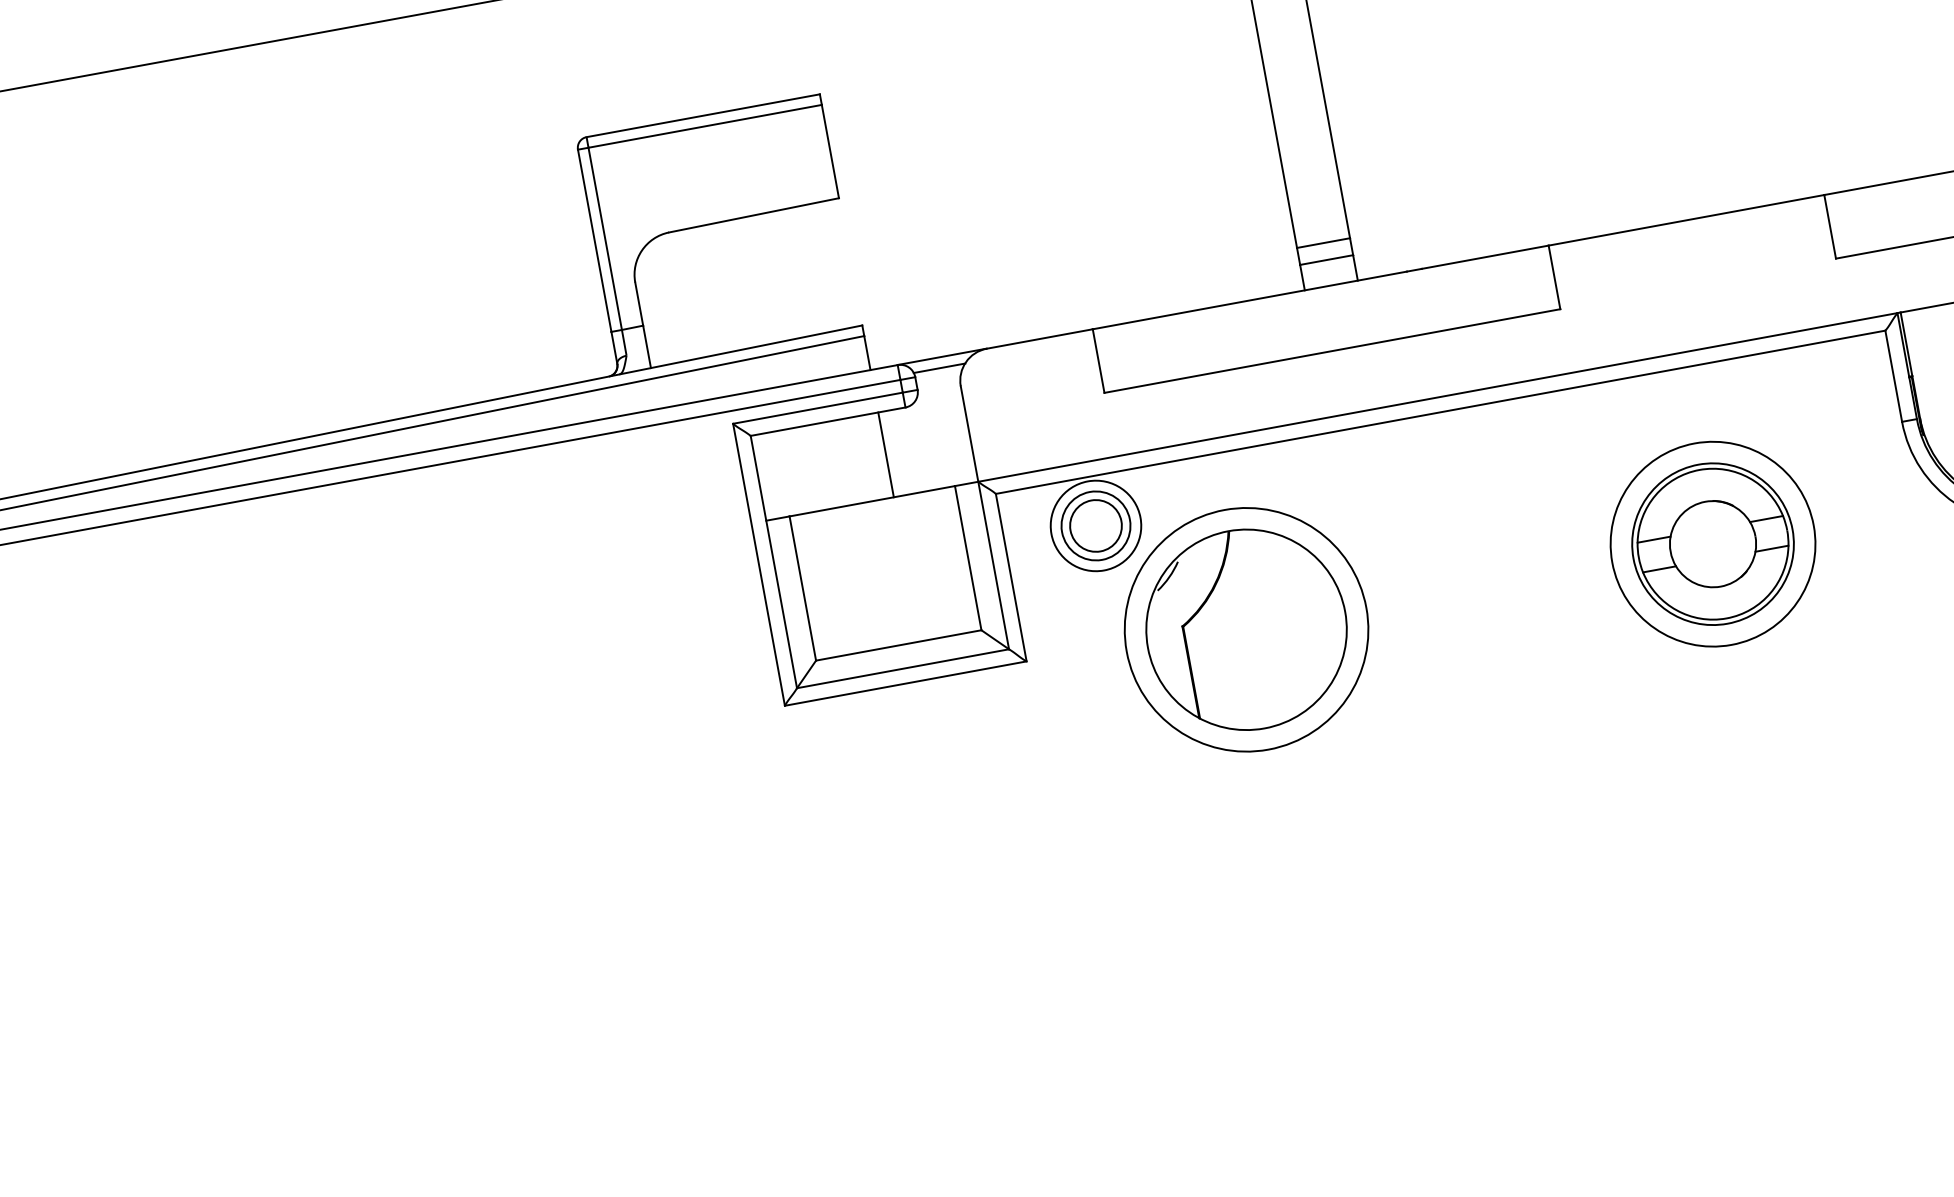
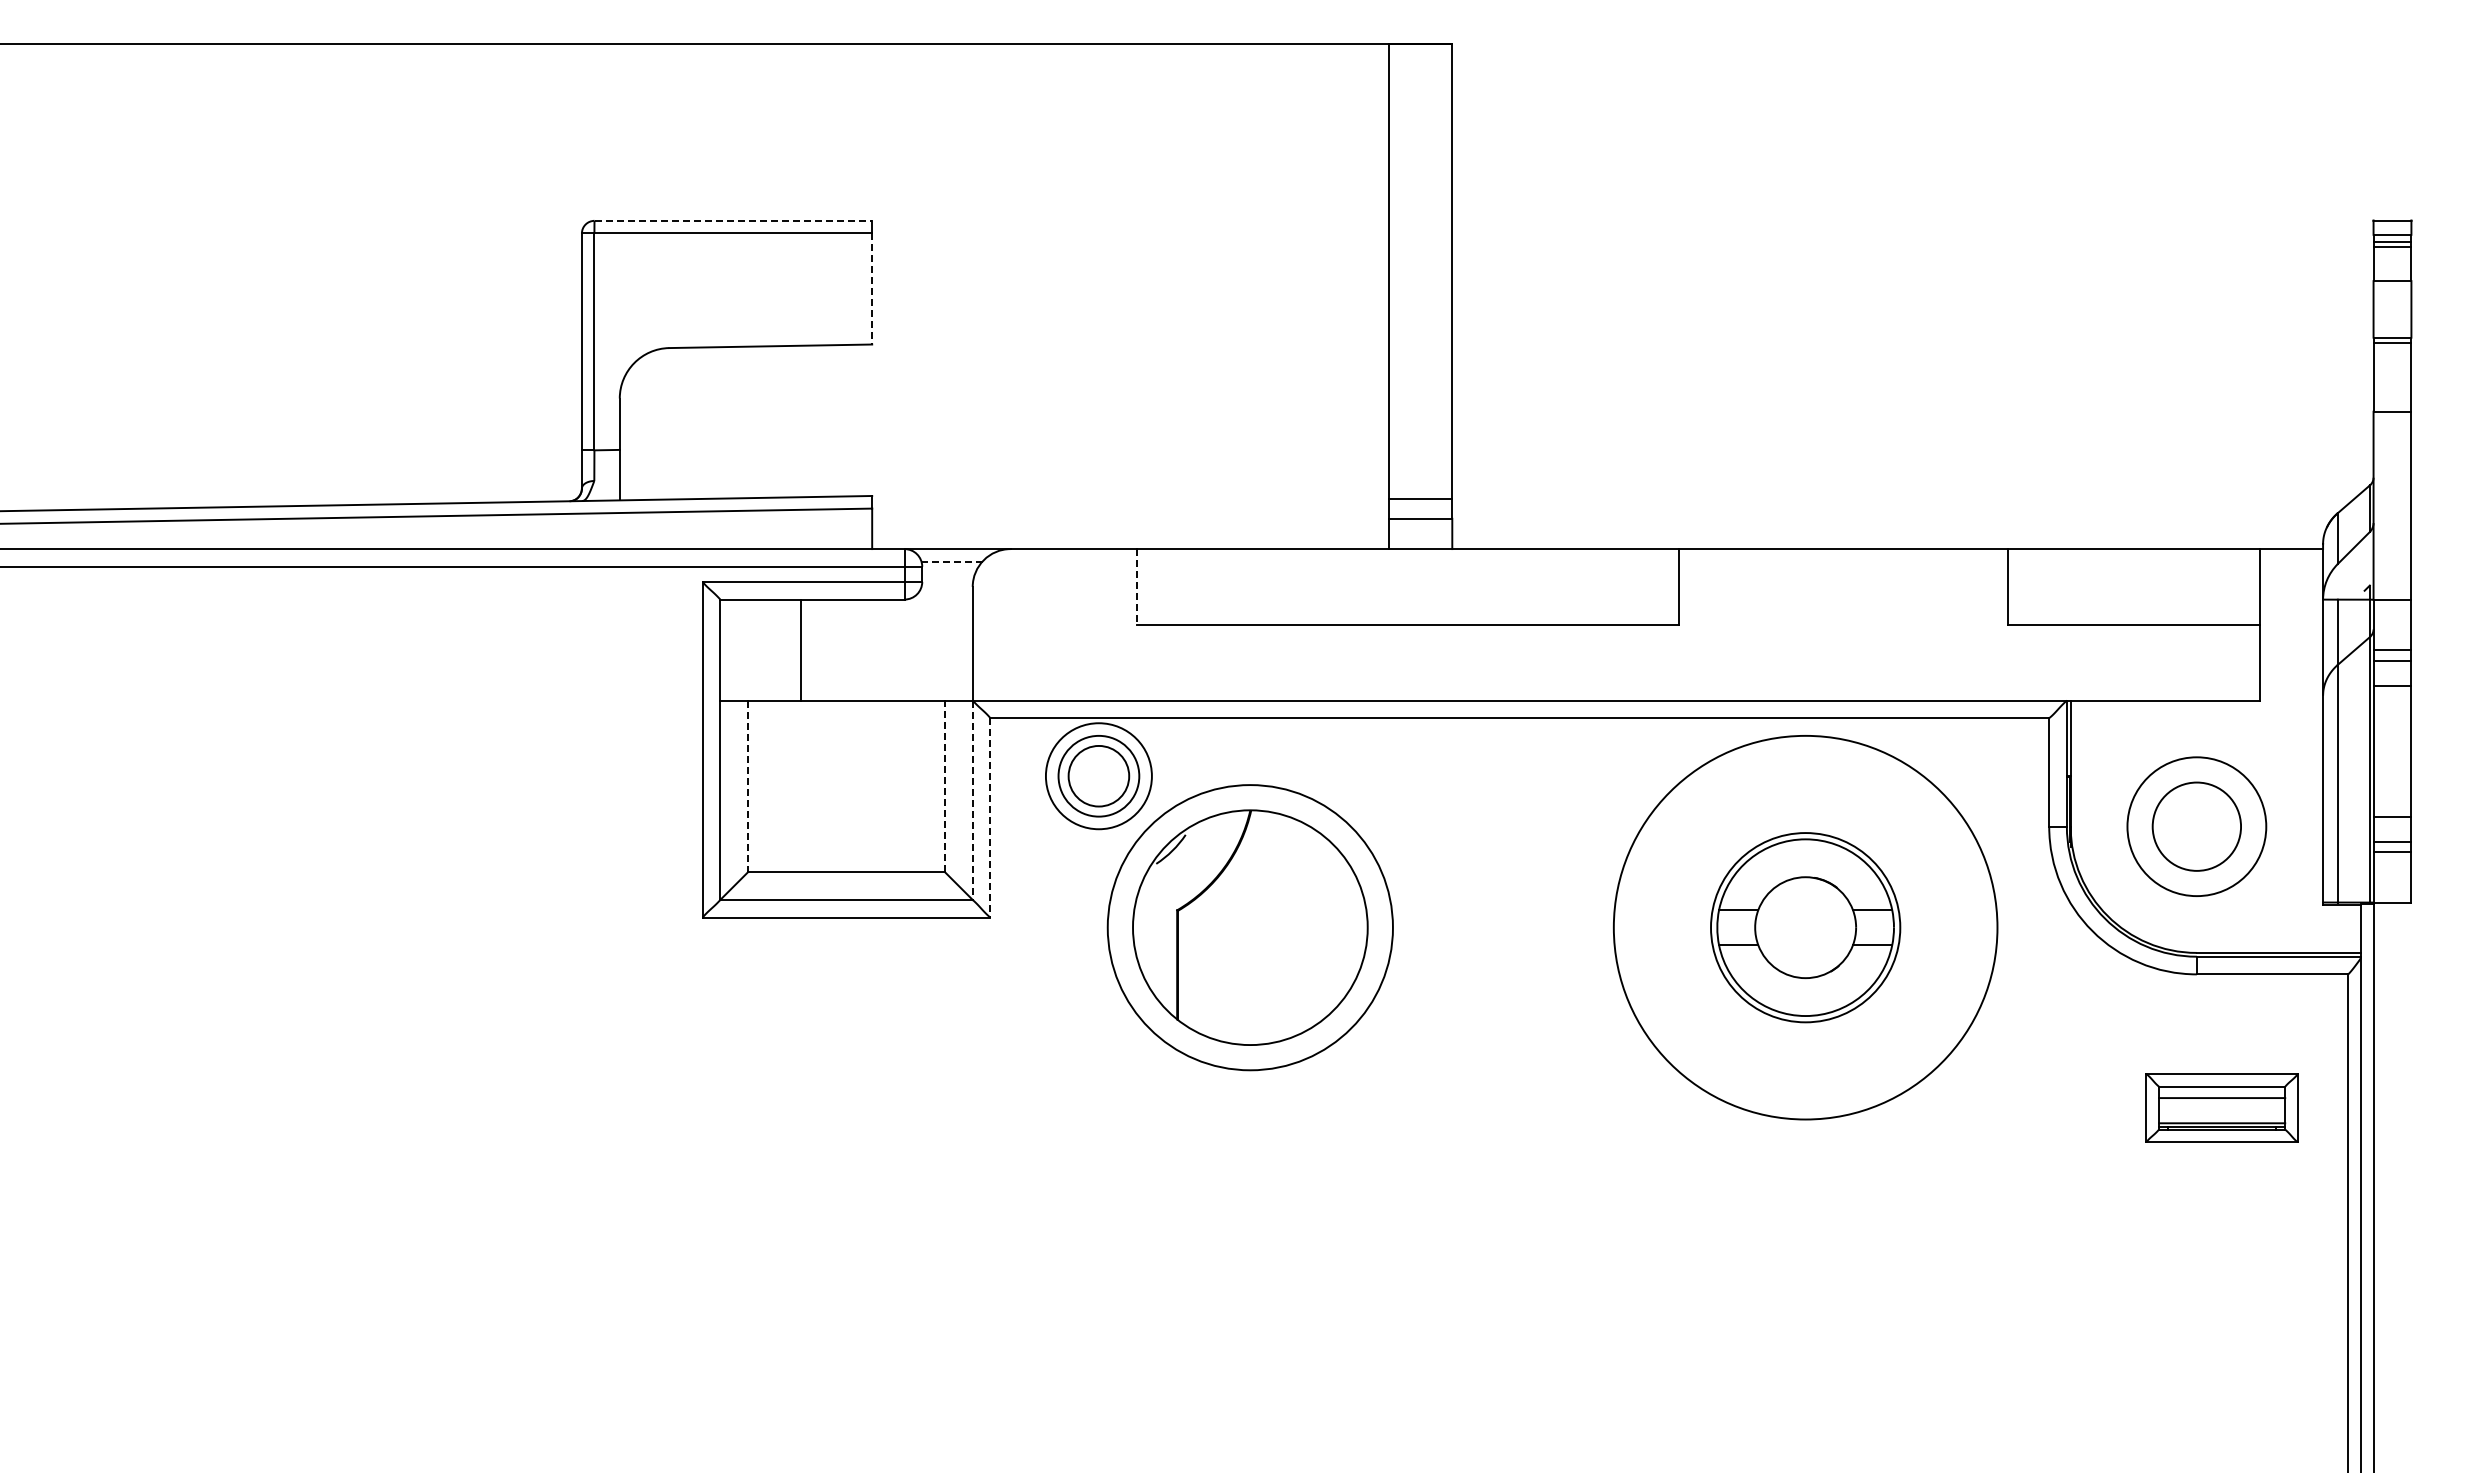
line: (703, 115) -> (733, 220), solid -> dashed
line: (830, 151) -> (872, 289), solid -> dashed
line: (1098, 360) -> (1136, 586), solid -> dashed
line: (939, 368) -> (952, 561), solid -> dashed
line: (886, 454) -> (801, 649), moved
circle: (1712, 544) -> (1805, 927), size x1.6
line: (967, 558) -> (944, 786), solid -> dashed
line: (993, 565) -> (972, 800), solid -> dashed
line: (1011, 577) -> (990, 817), solid -> dashed
line: (803, 588) -> (748, 786), solid -> dashed

